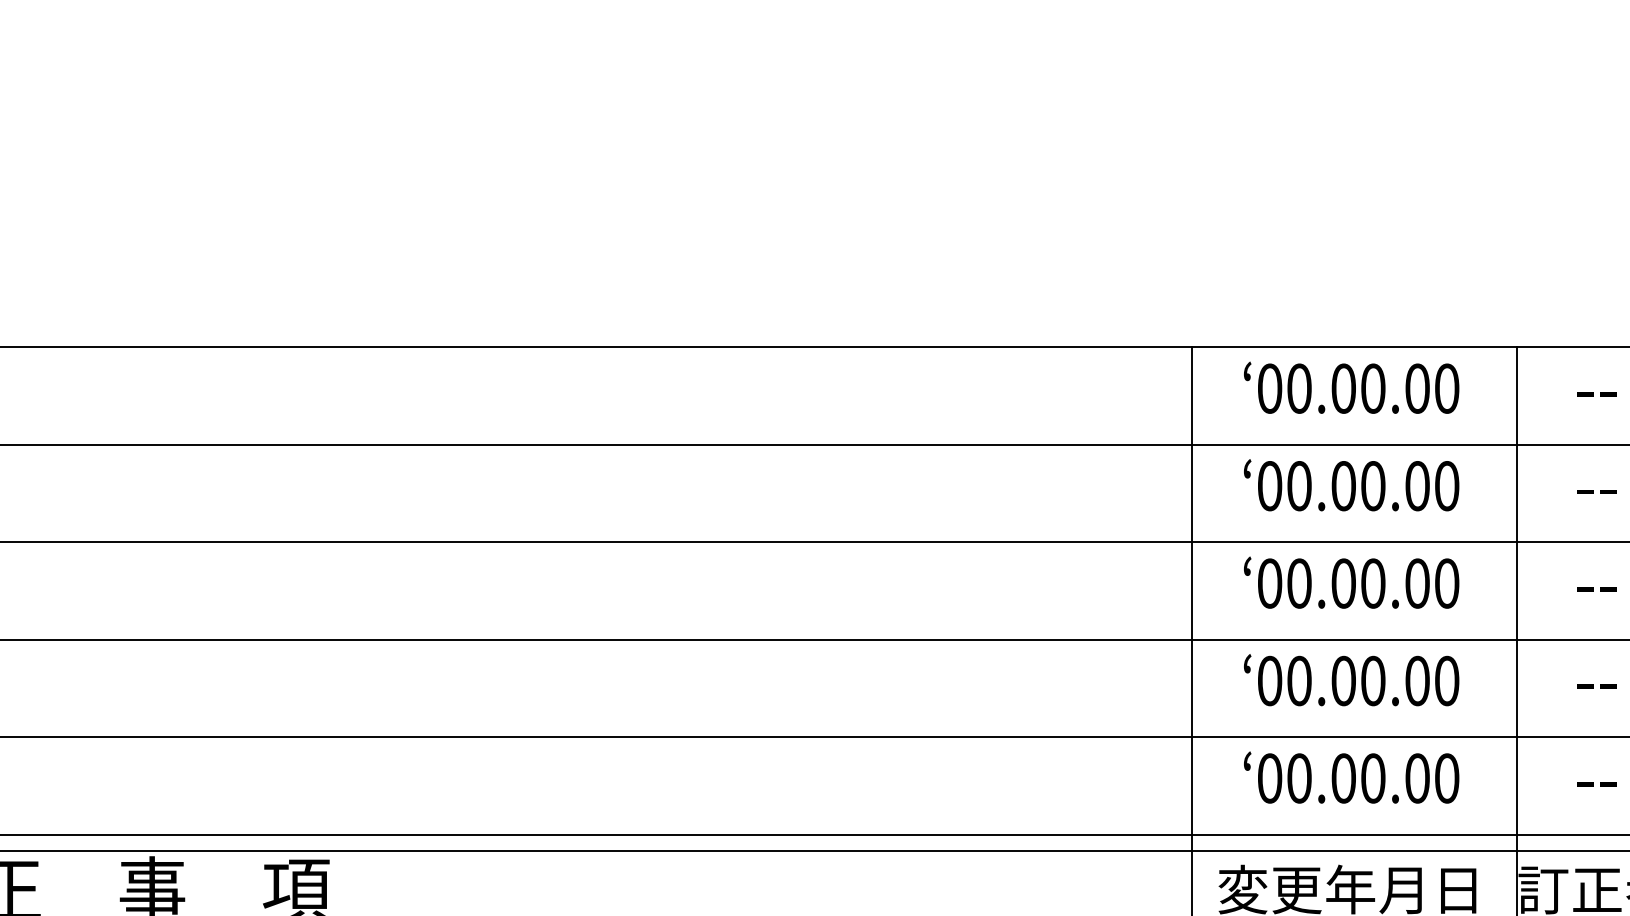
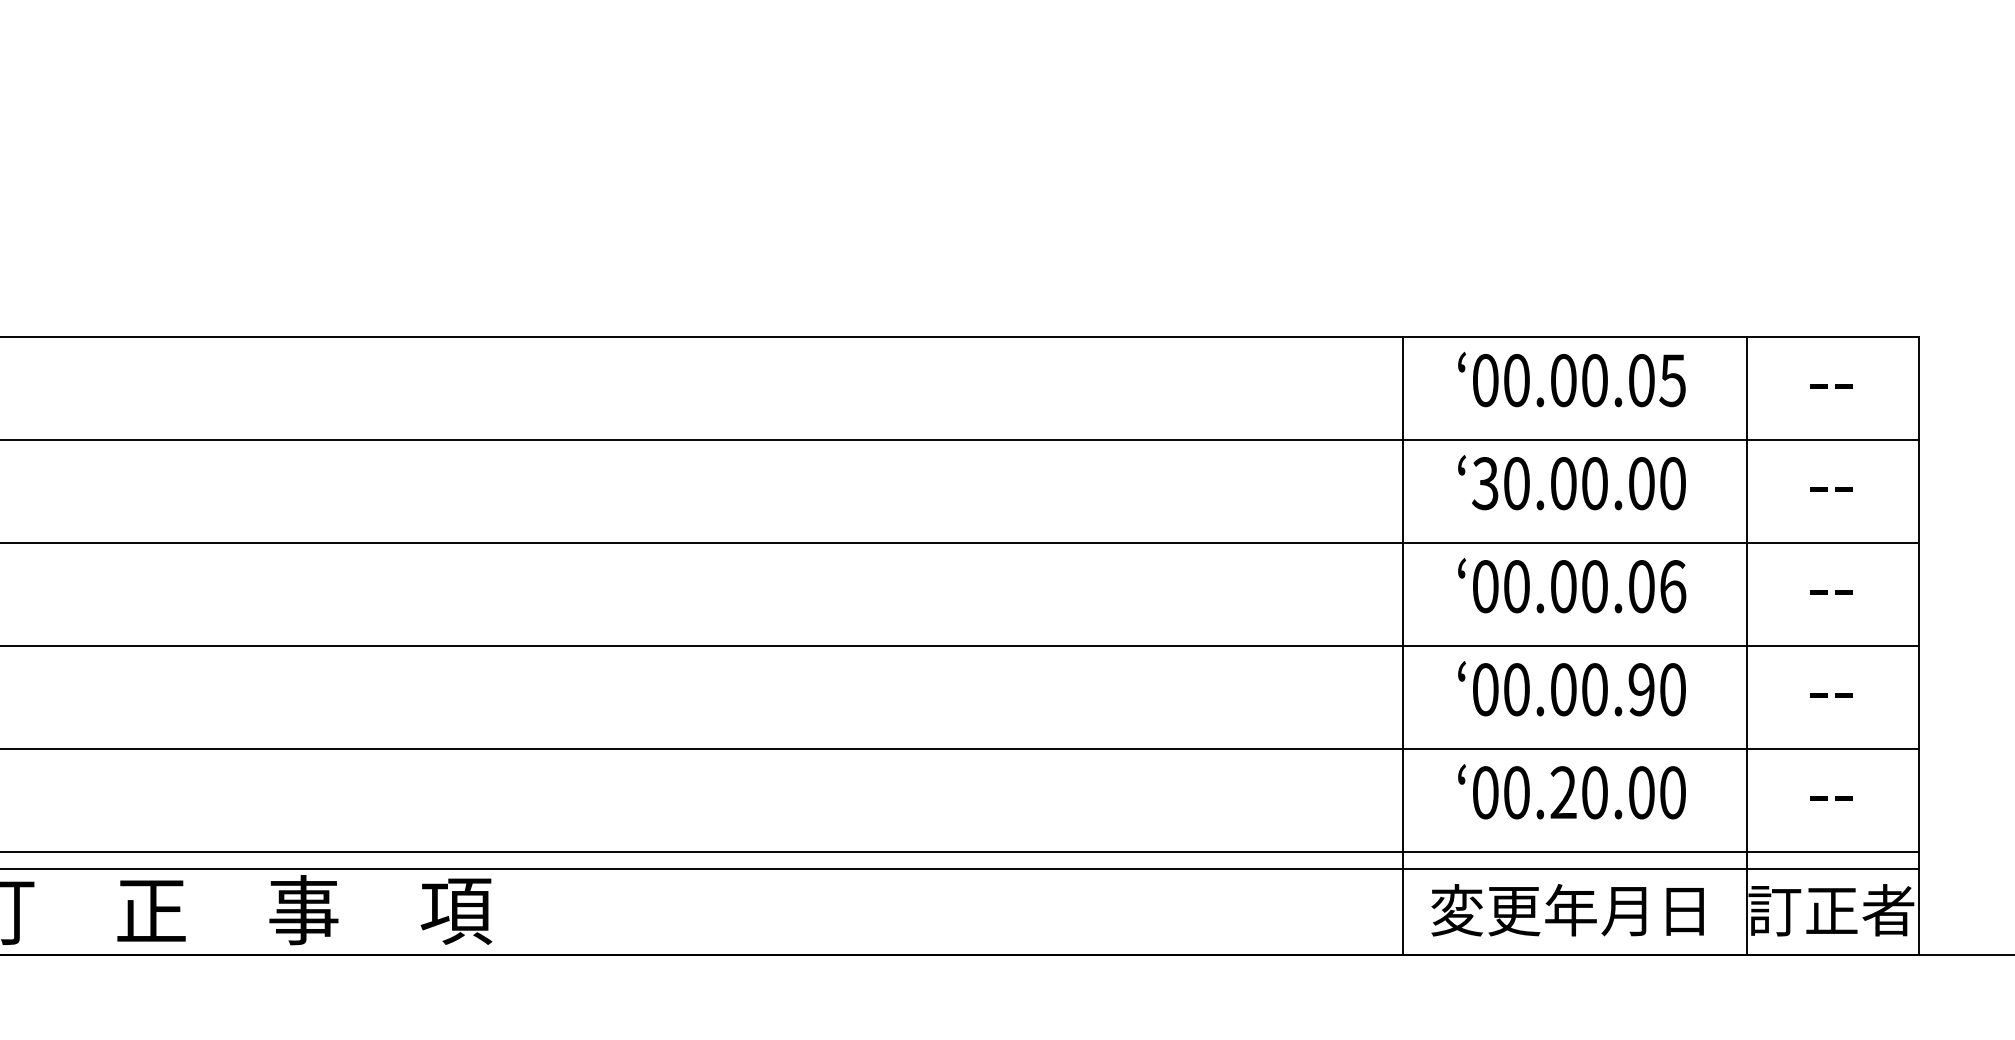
text: (1446, 388) -> (1672, 380), 00.00.00 -> 00.00.05
text: (1269, 486) -> (1485, 483), 00.00.00 -> 30.00.00
text: (1447, 583) -> (1673, 586), 00.00.00 -> 00.00.06
text: (1417, 680) -> (1641, 689), 00.00.00 -> 00.00.90
text: (1343, 778) -> (1563, 792), 00.00.00 -> 00.20.00

